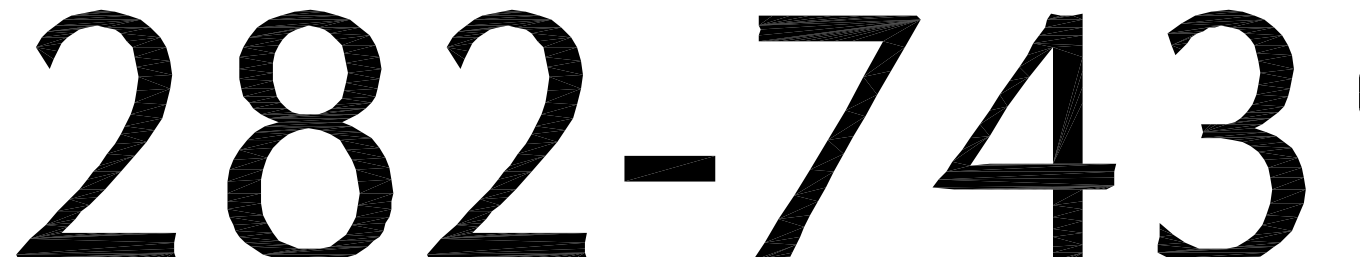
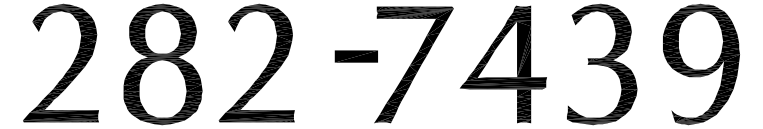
part: (667, 168) -> (355, 56), moved

